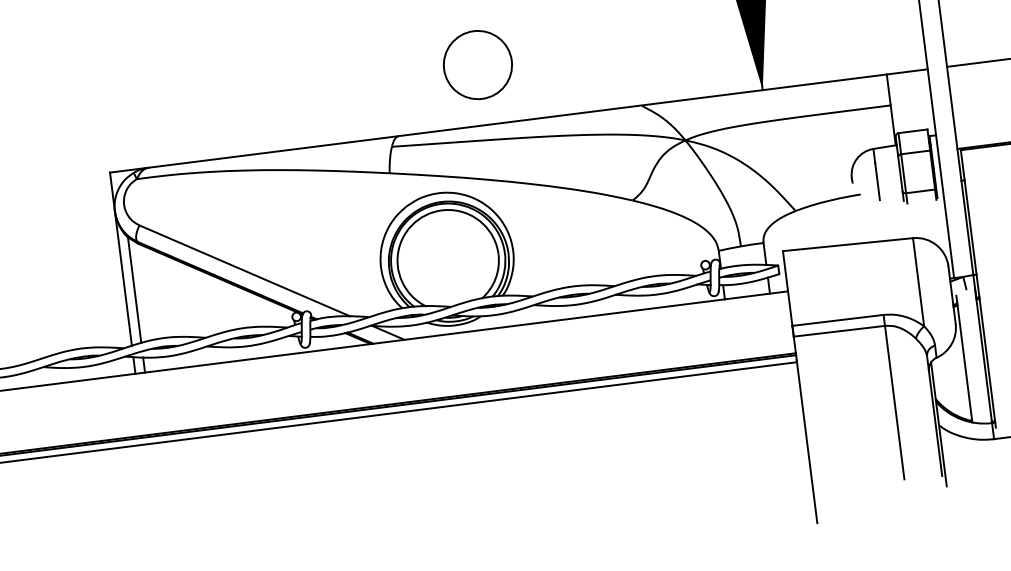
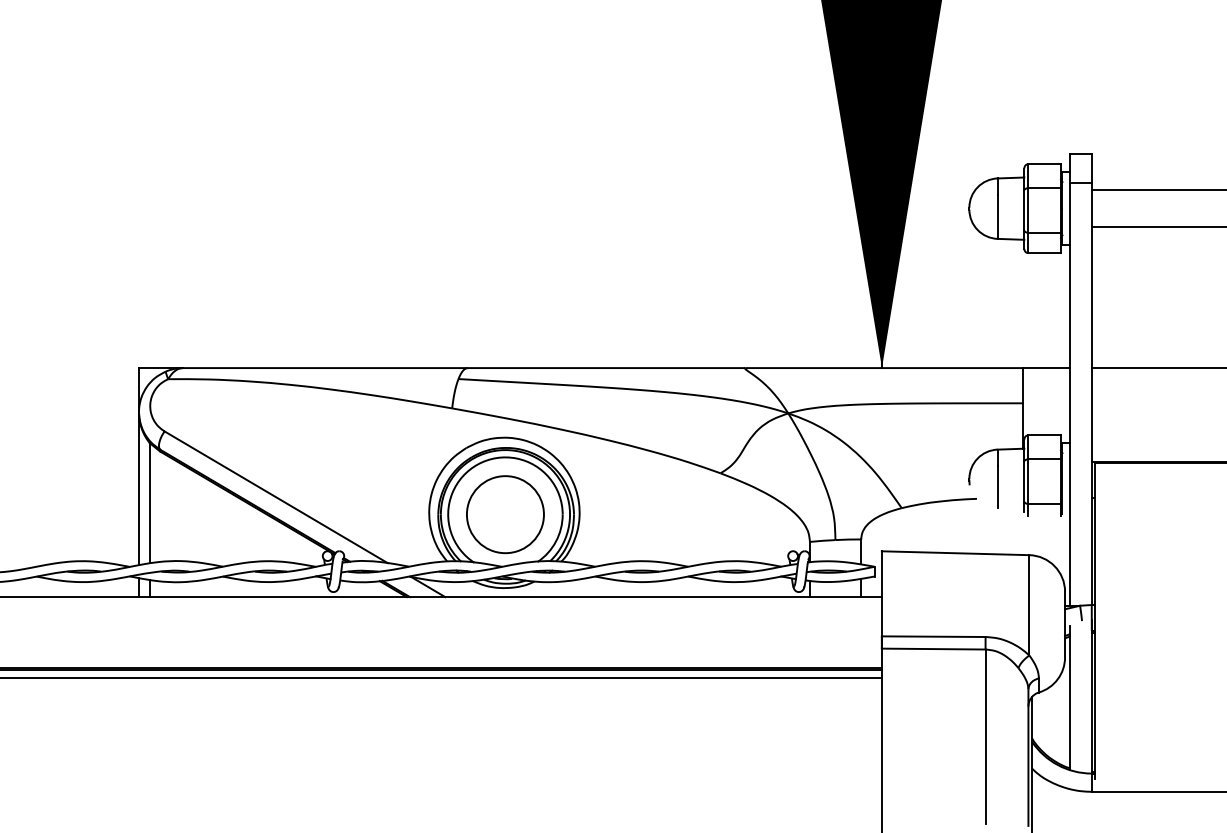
circle: (477, 64) -> (505, 514), moved

